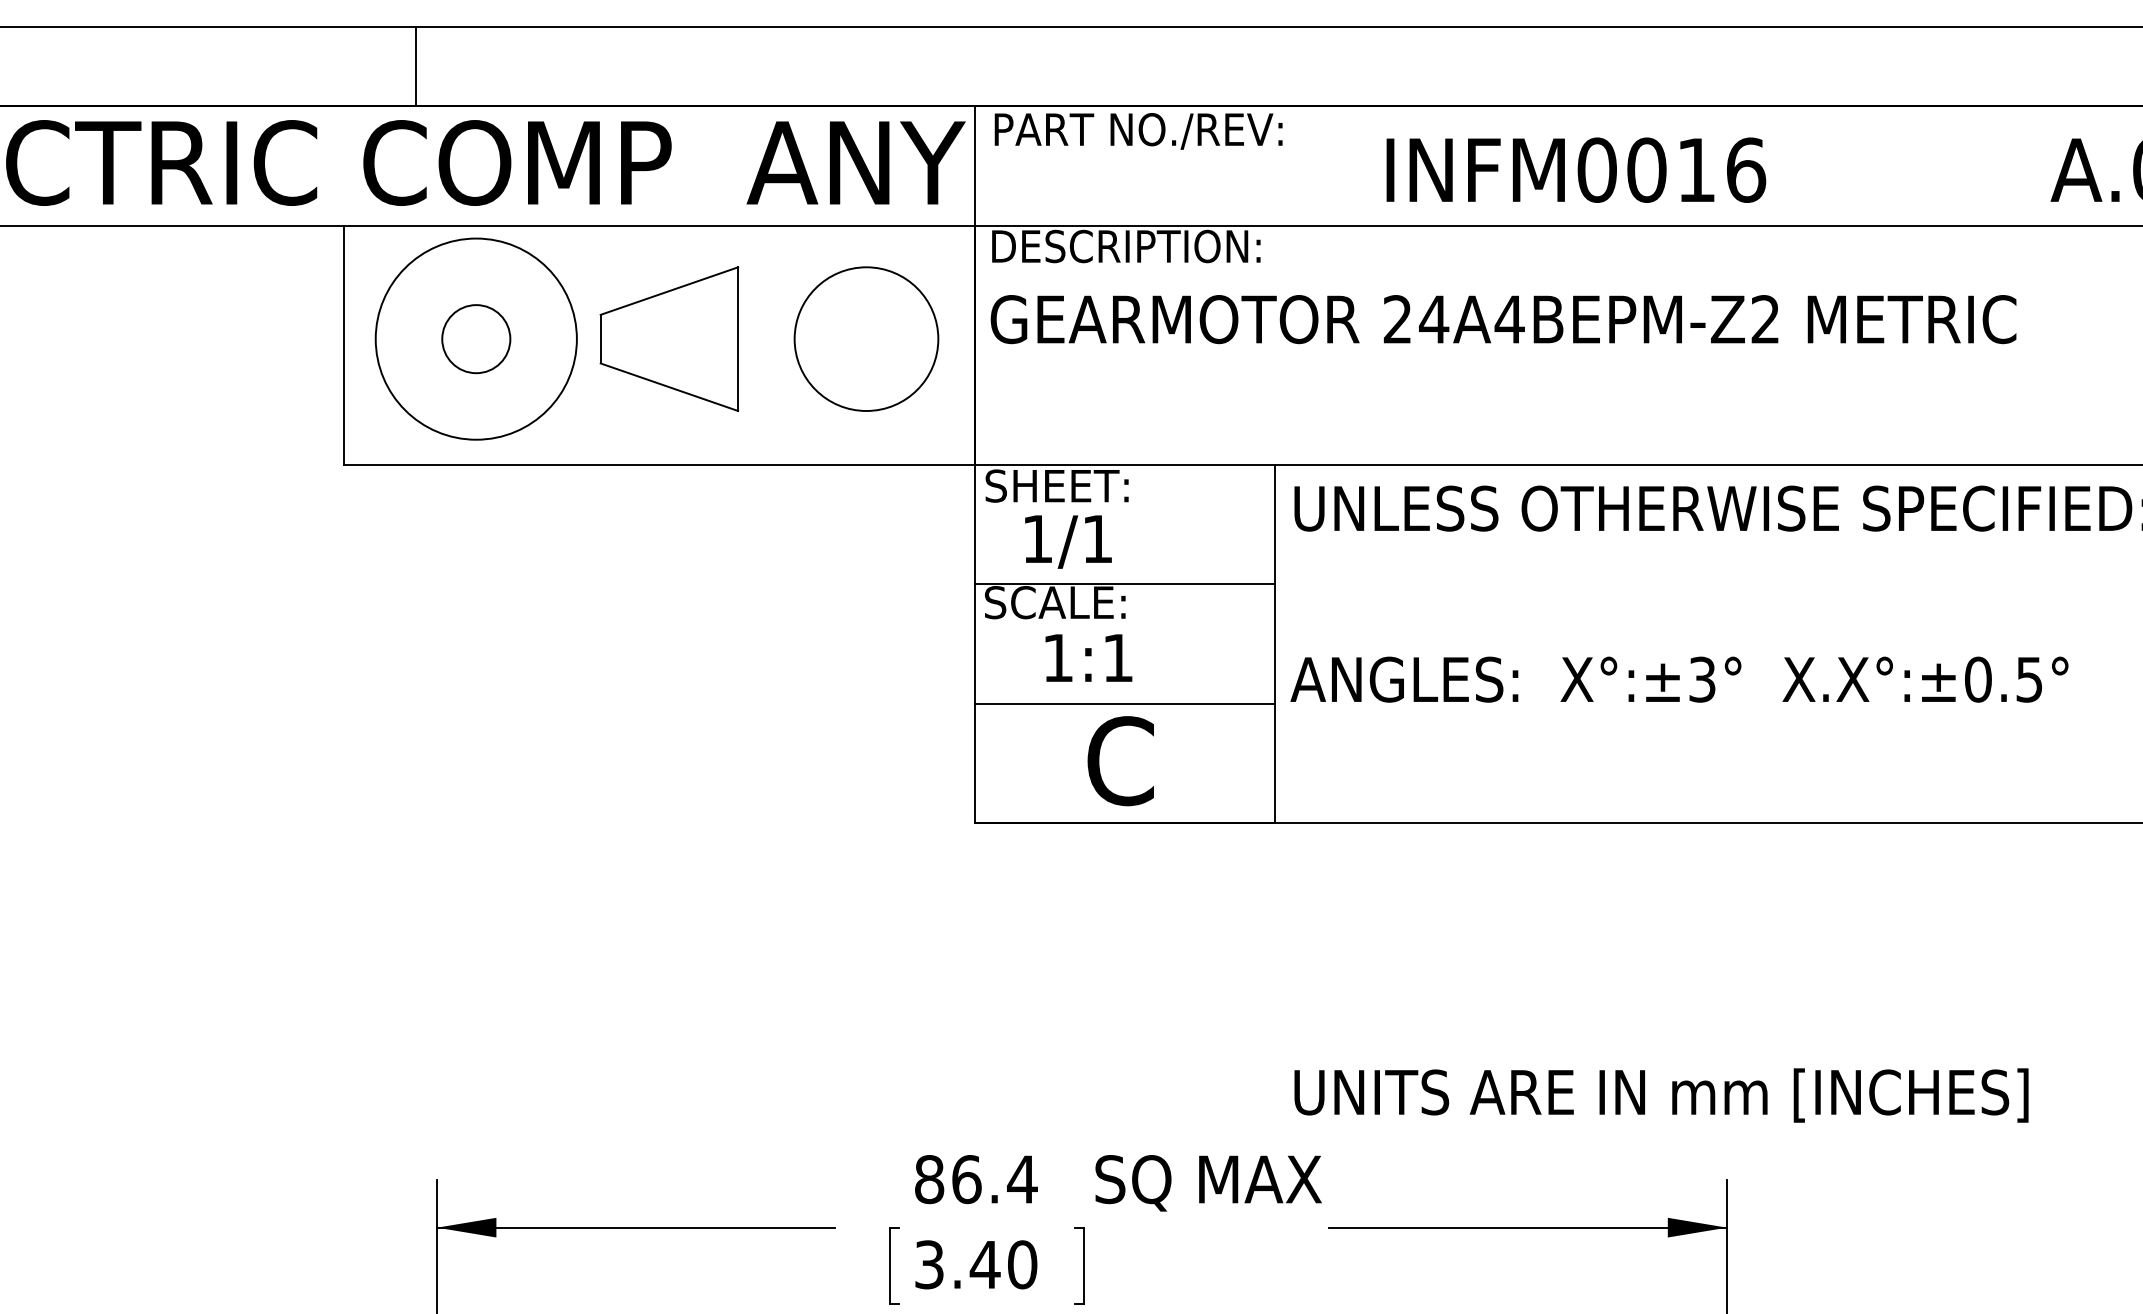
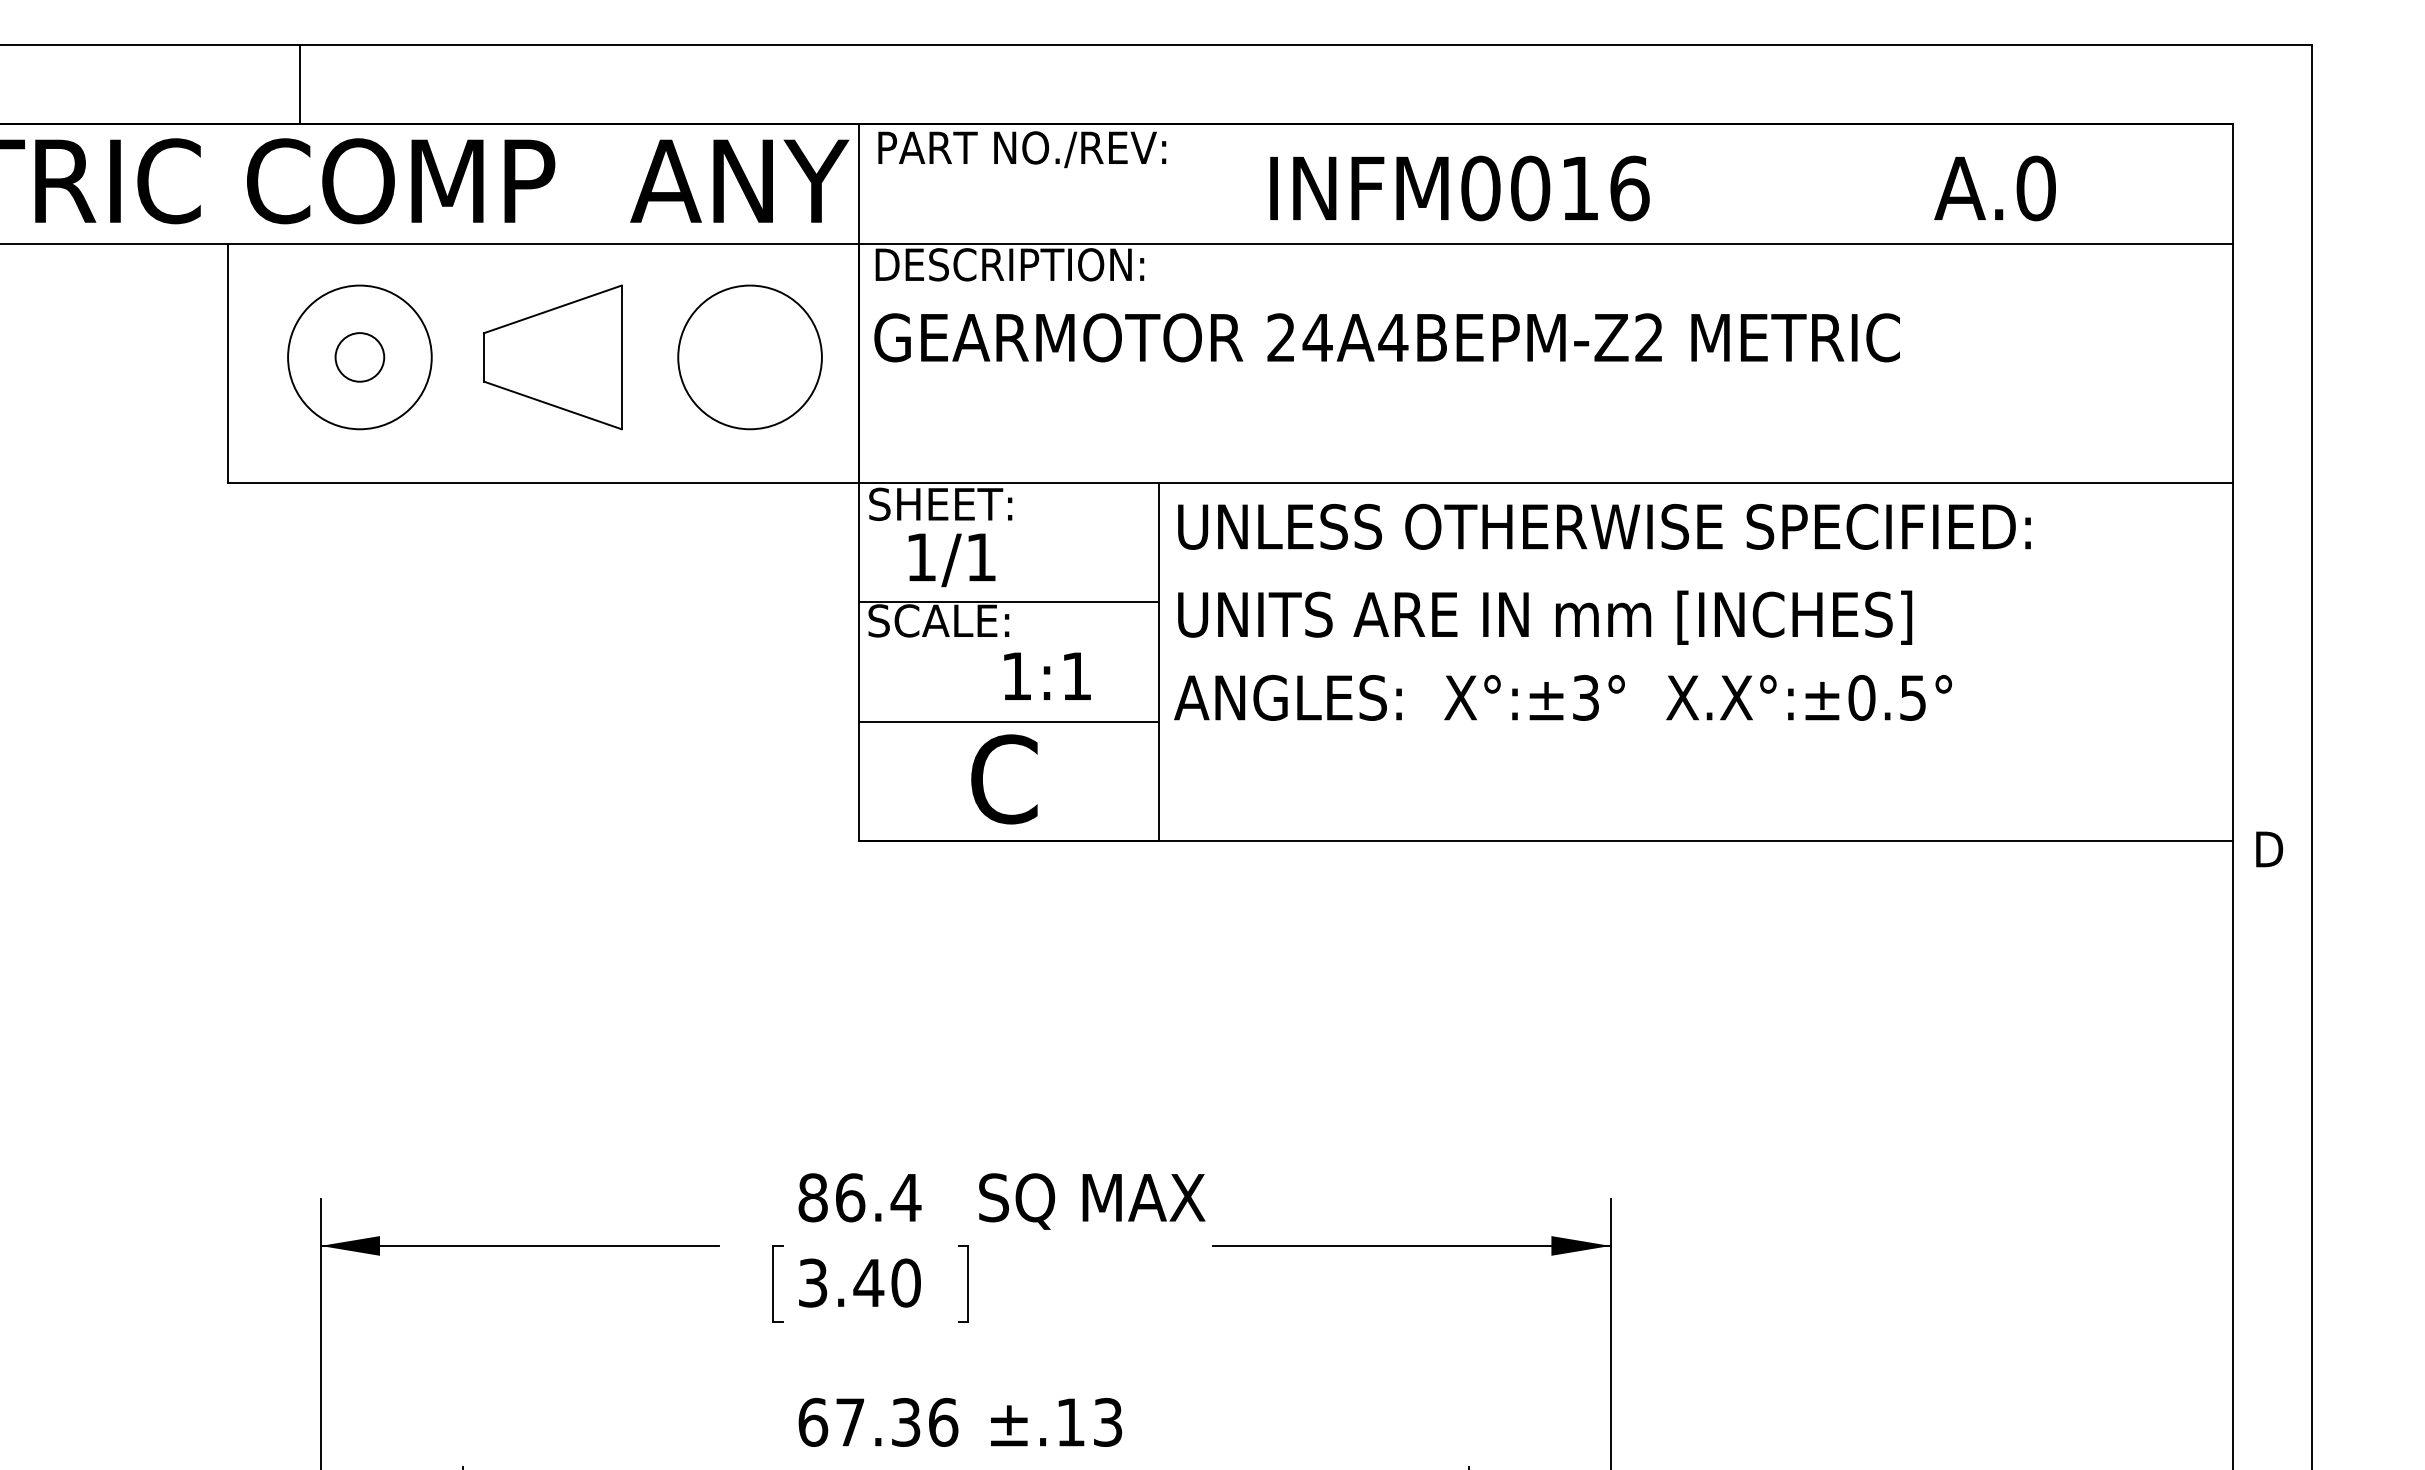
circle: (475, 339) -> (359, 357), size x0.71
circle: (475, 339) -> (359, 357), size x0.71
text: (1088, 657) -> (1047, 675), moved
text: (1661, 1095) -> (1545, 617), moved

